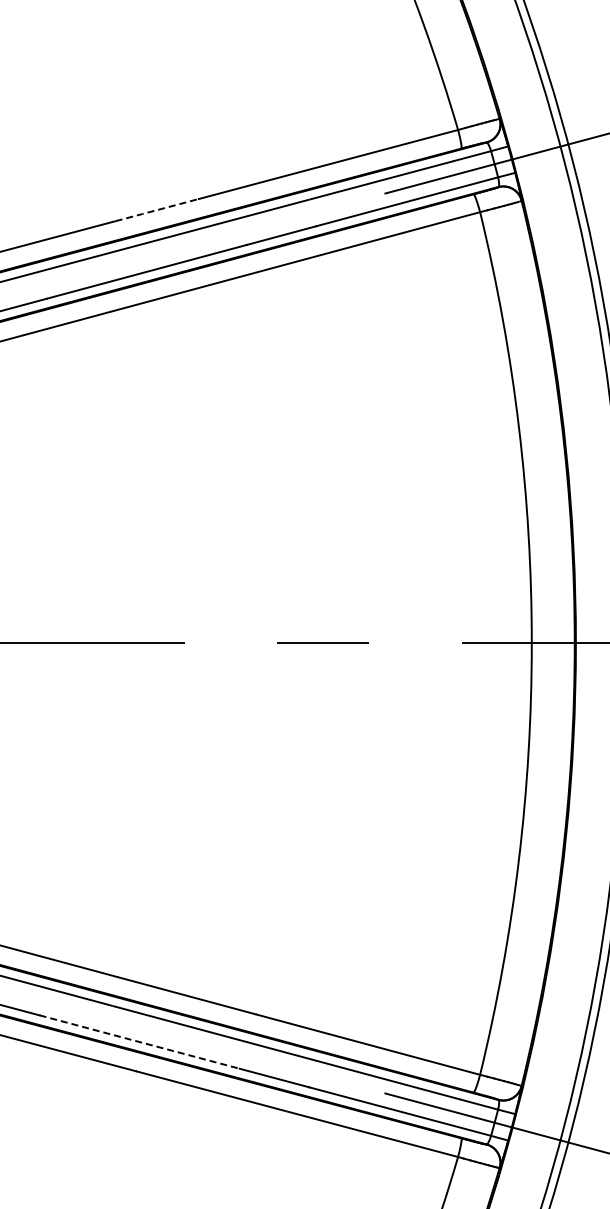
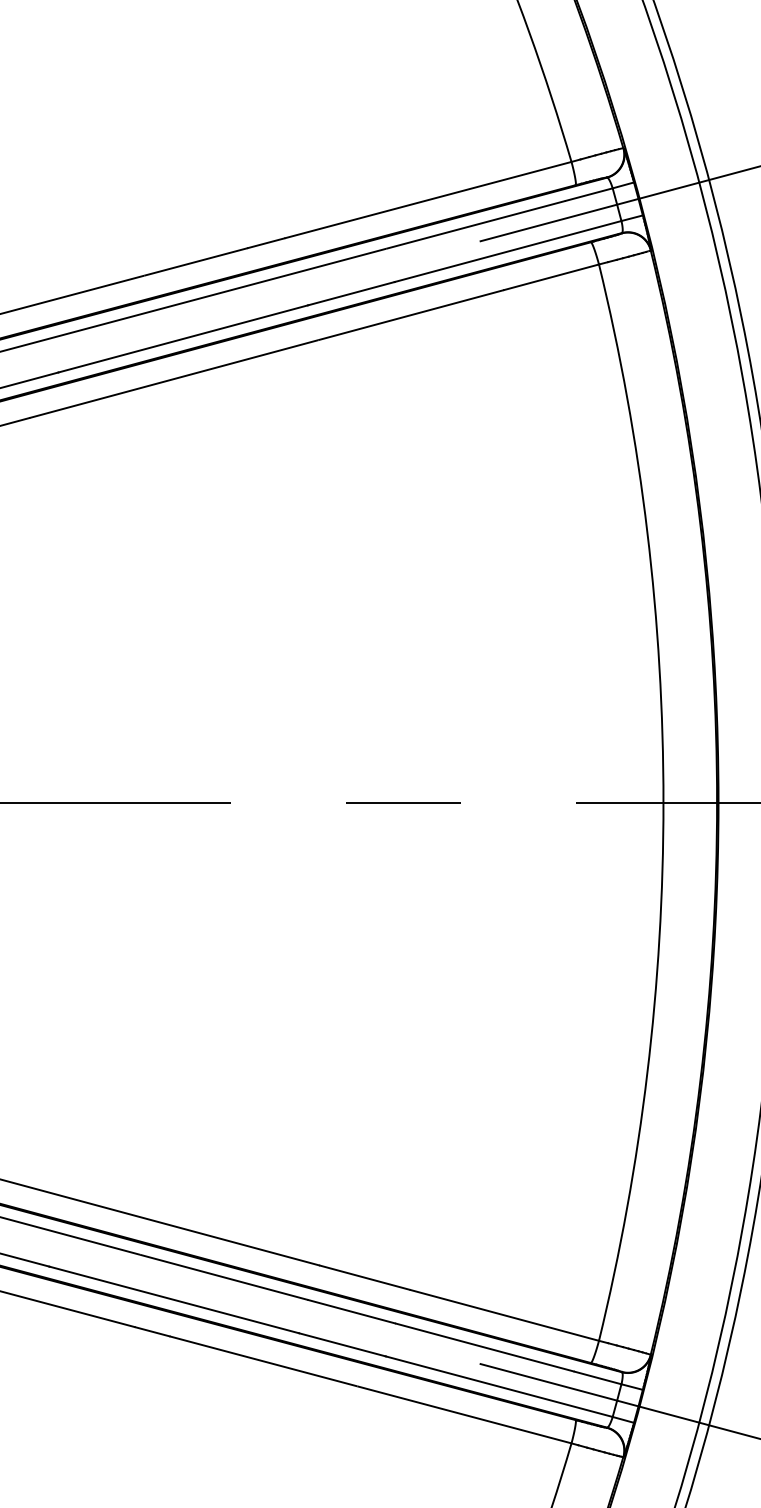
line: (156, 210) -> (195, 262), dashed -> solid
line: (139, 1042) -> (174, 1300), dashed -> solid

